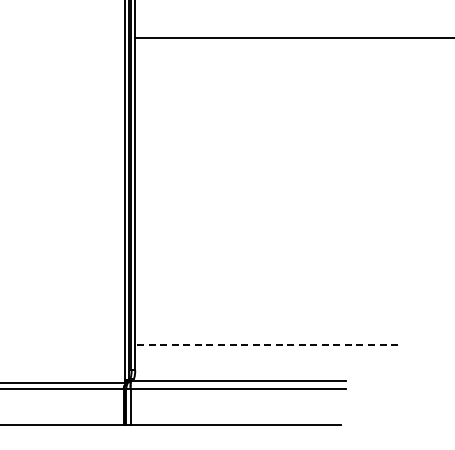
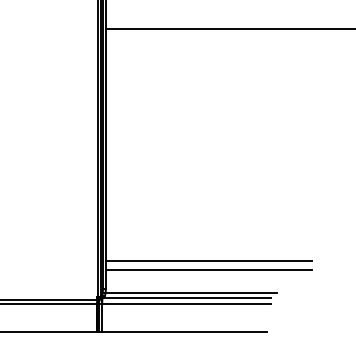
line: (266, 334) -> (208, 261), added
line: (266, 345) -> (208, 270), dashed -> solid
line: (242, 375) -> (189, 293), added

